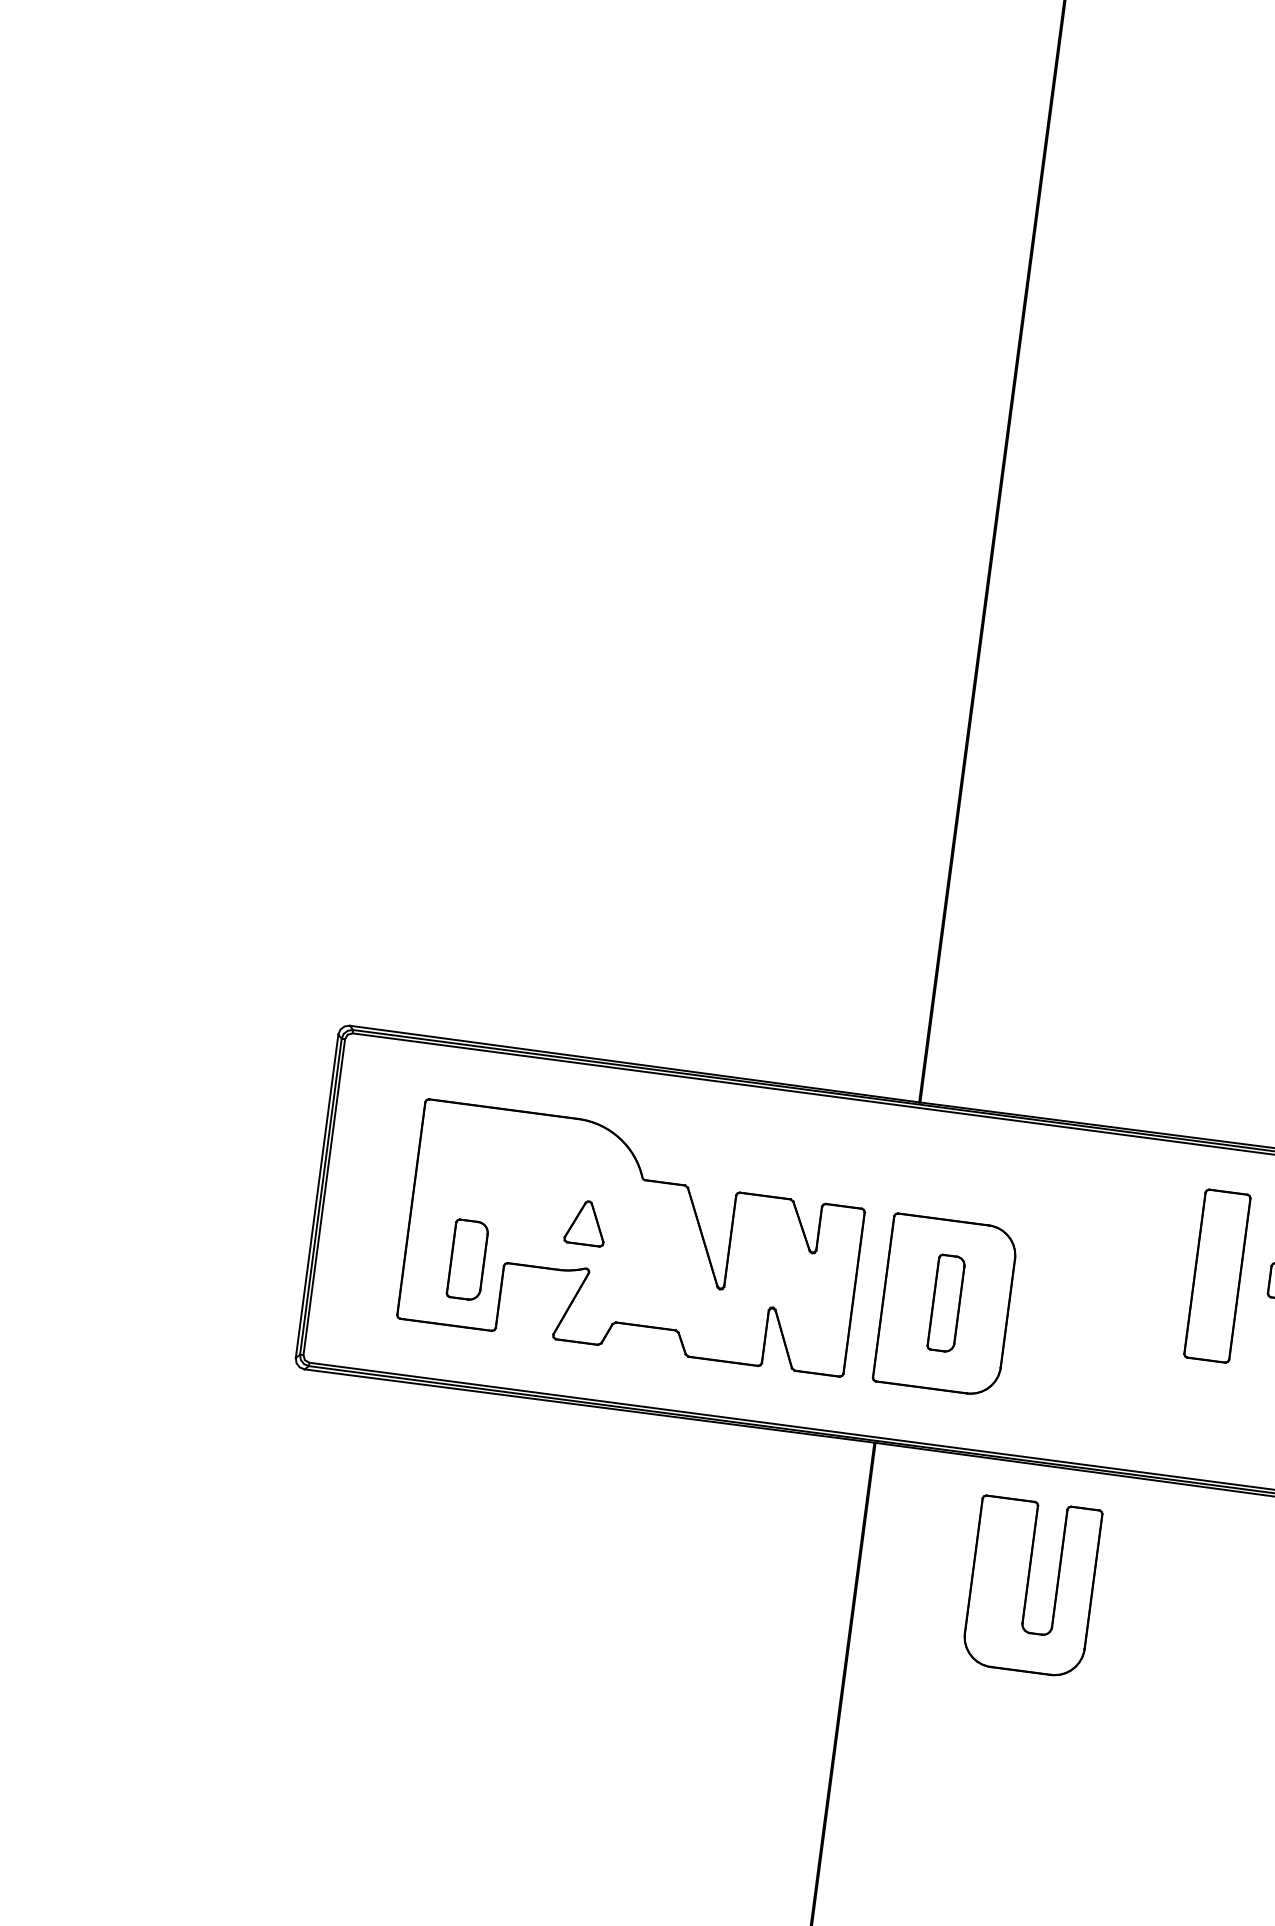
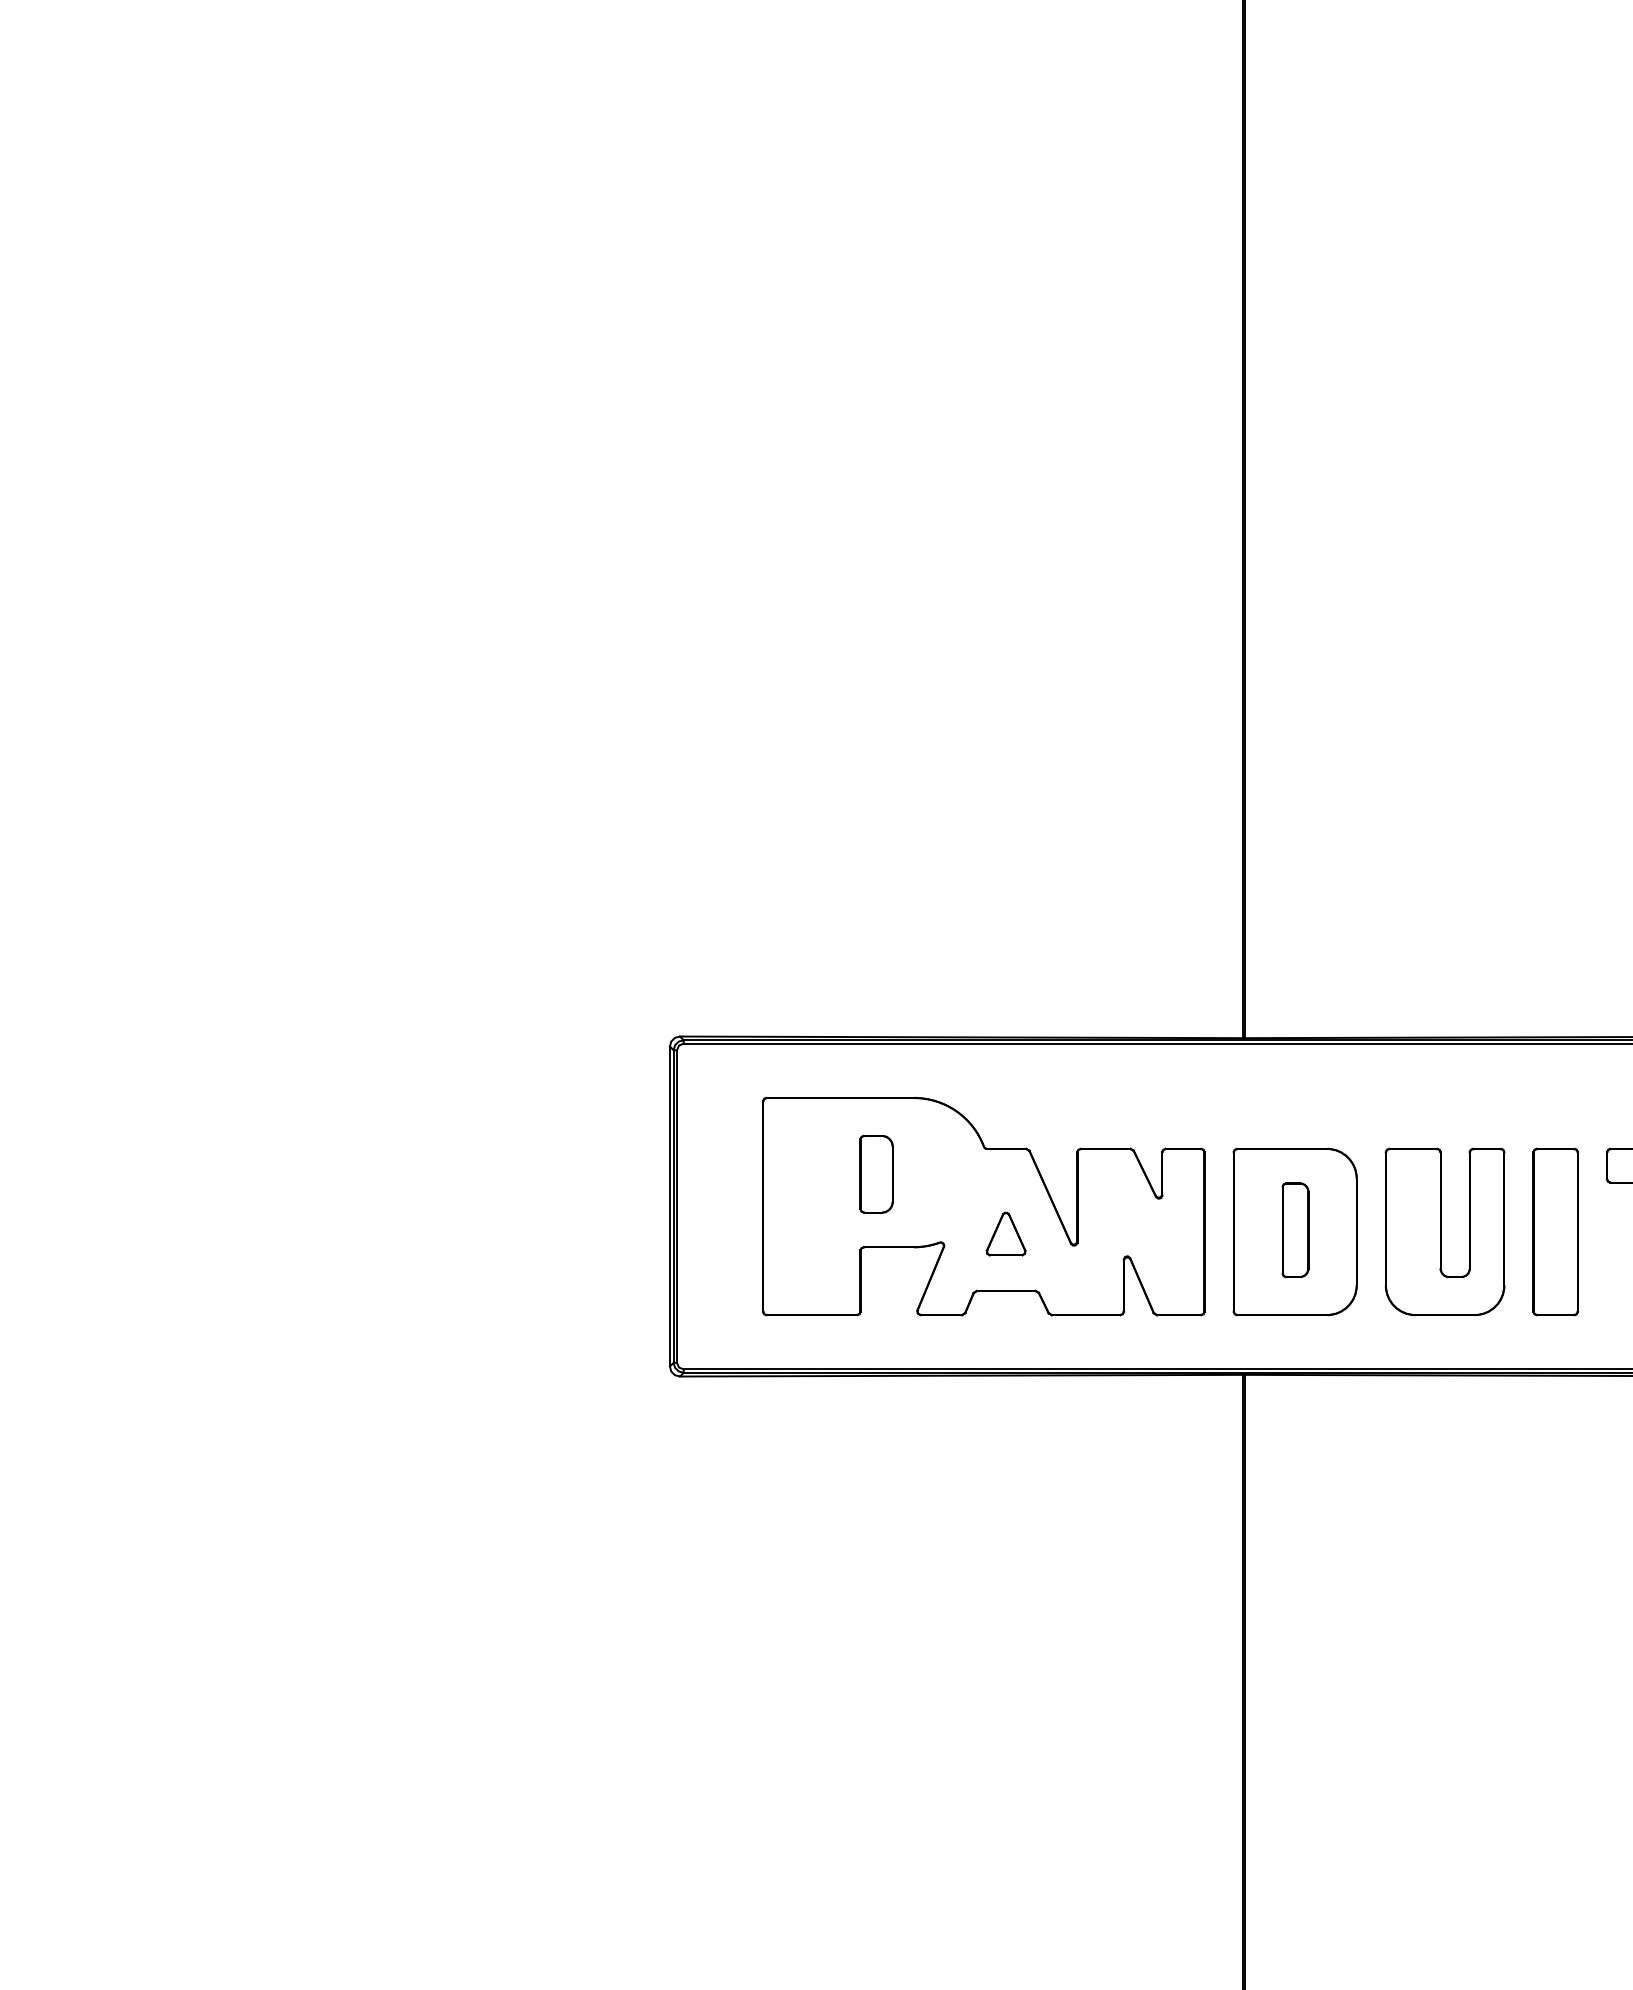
part: (585, 1222) -> (1005, 1233), moved
part: (467, 1259) -> (876, 1173), moved
part: (1217, 1275) -> (1555, 1231), moved
part: (1031, 1586) -> (1444, 1231), moved

